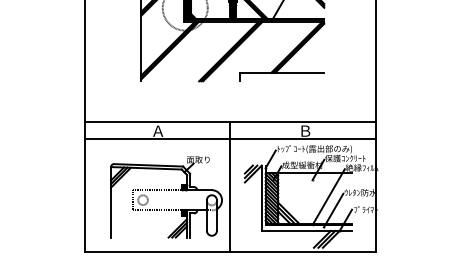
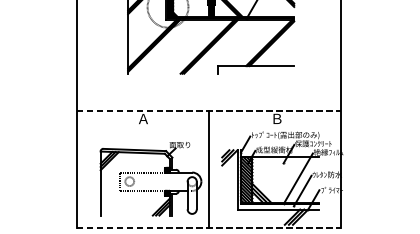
line: (230, 122) -> (209, 111), solid -> dashed
line: (229, 139) -> (208, 126), removed
line: (230, 251) -> (209, 228), solid -> dashed

